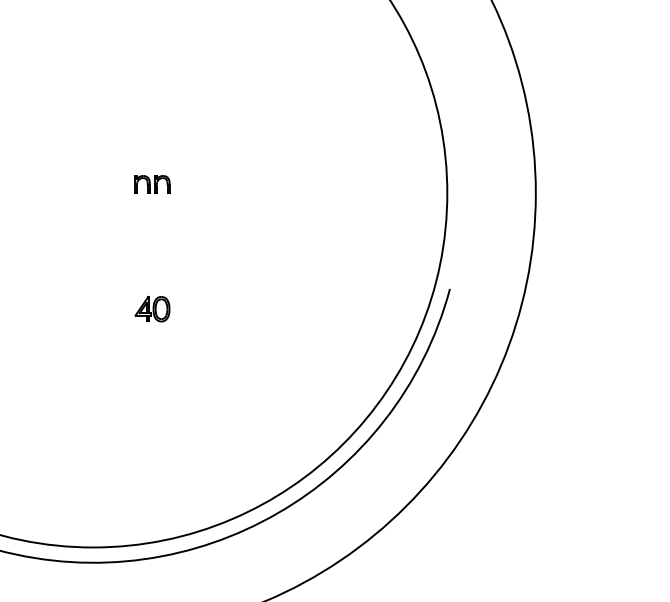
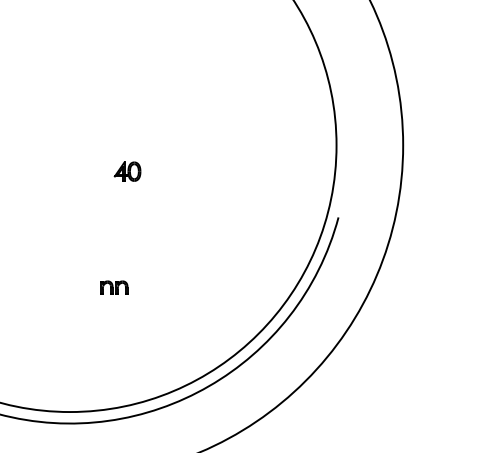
part: (152, 184) -> (114, 287), moved
part: (152, 308) -> (127, 171), moved

